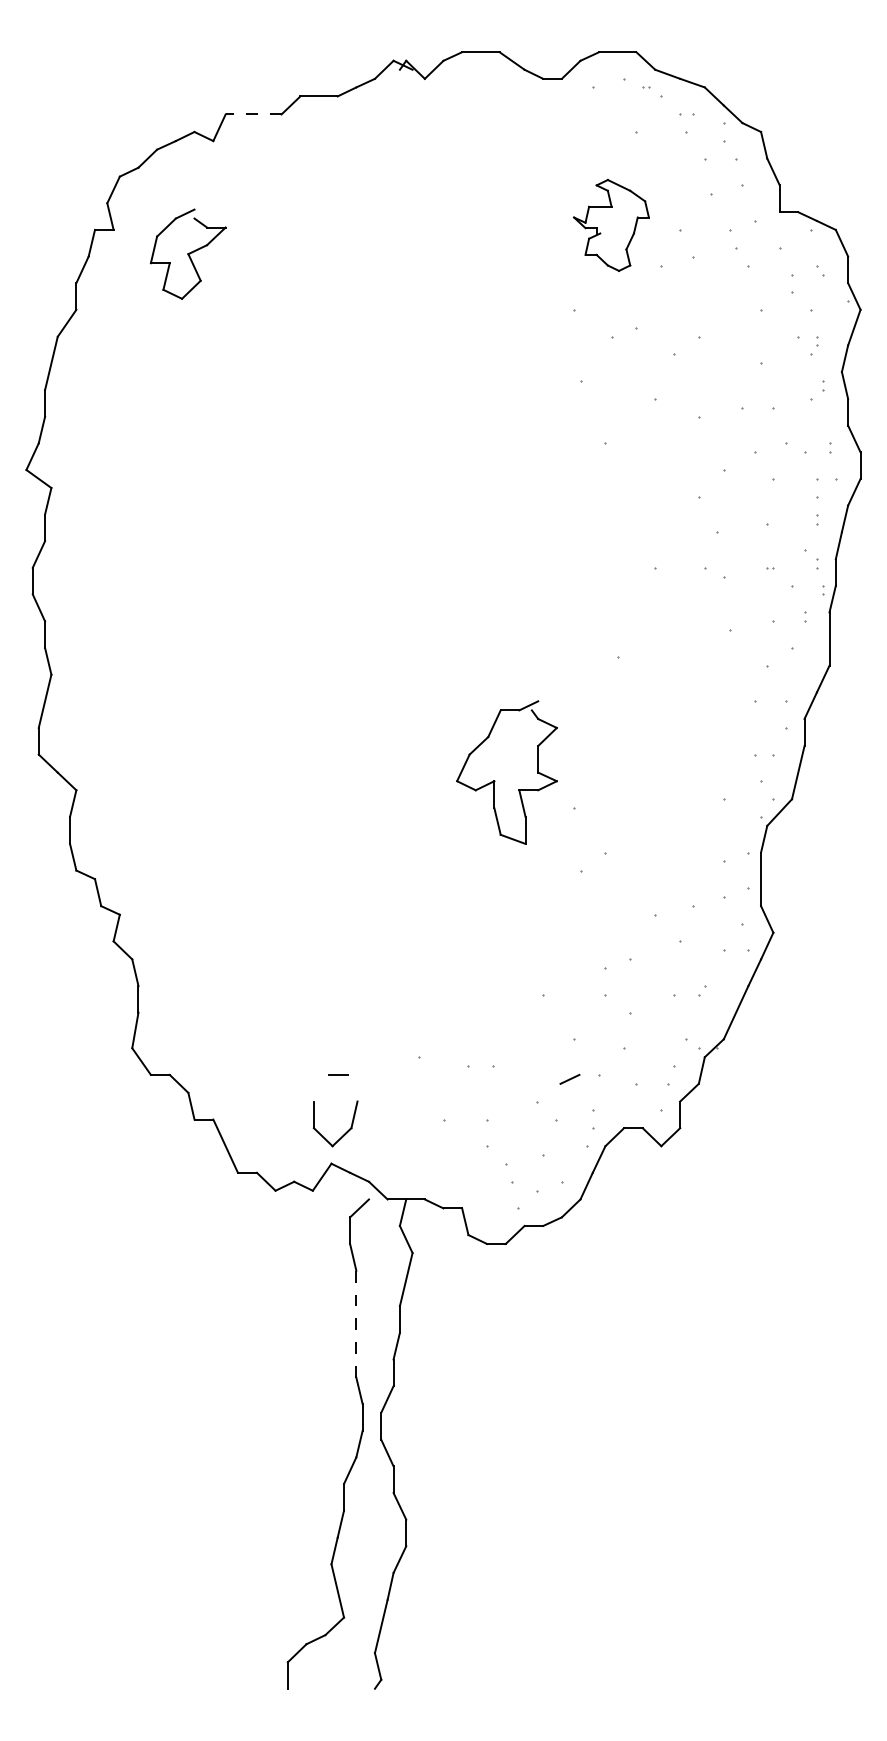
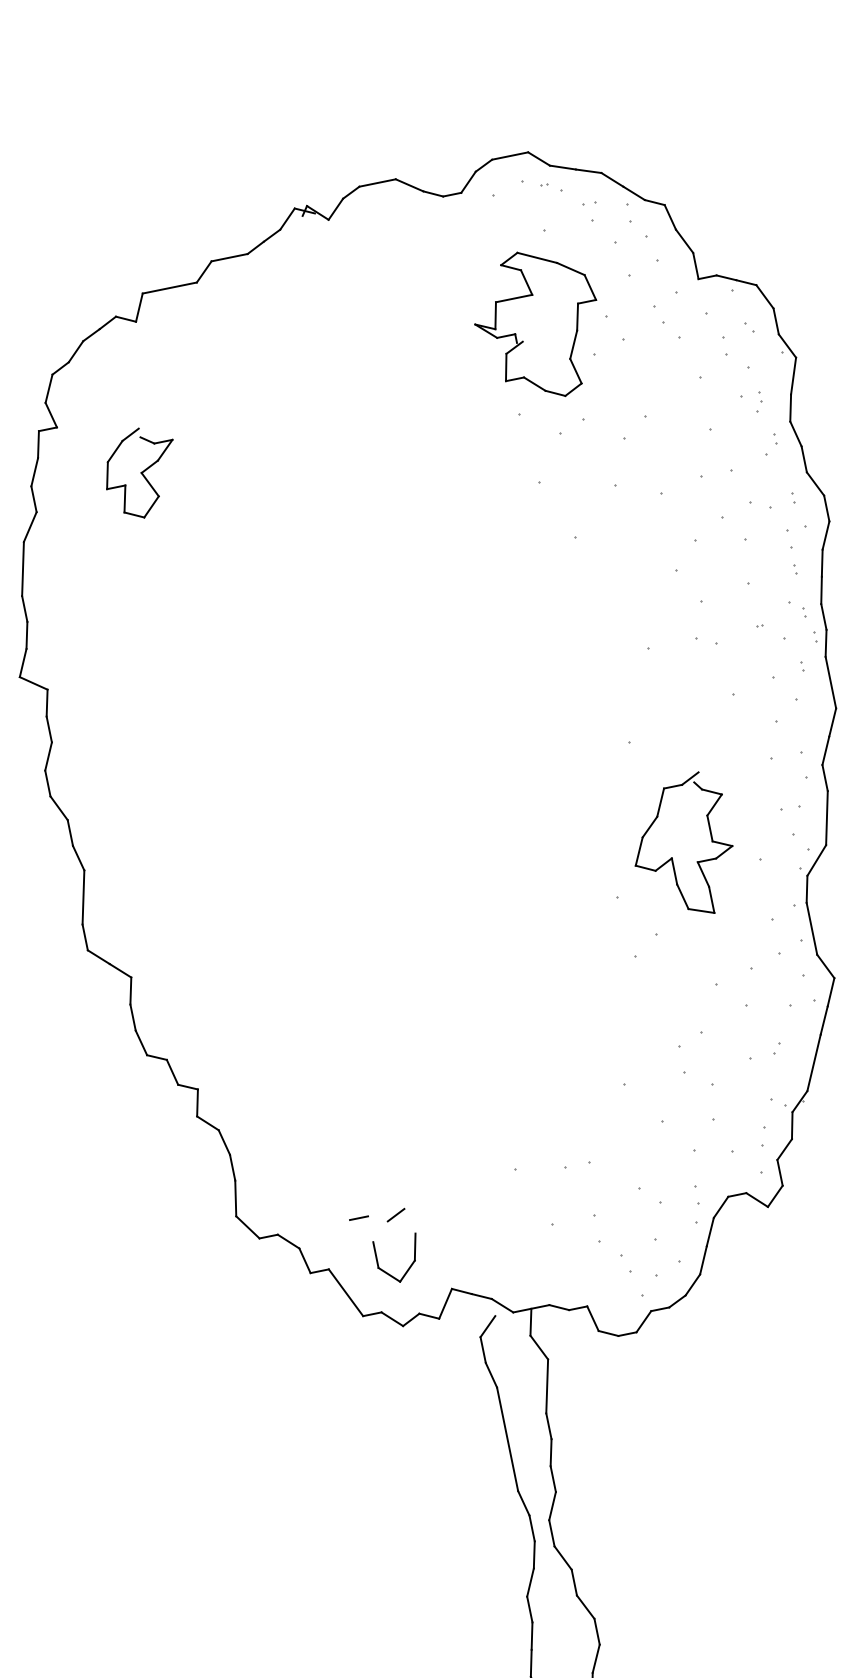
line: (253, 114) -> (169, 288), dashed -> solid
part: (611, 225) -> (538, 325), size x1.67
part: (187, 253) -> (140, 472), moved
part: (495, 780) -> (672, 857), moved
line: (338, 1074) -> (358, 1217), moved
line: (569, 1078) -> (395, 1214), moved
part: (345, 1132) -> (409, 1265), moved
line: (356, 1324) -> (507, 1439), dashed -> solid

